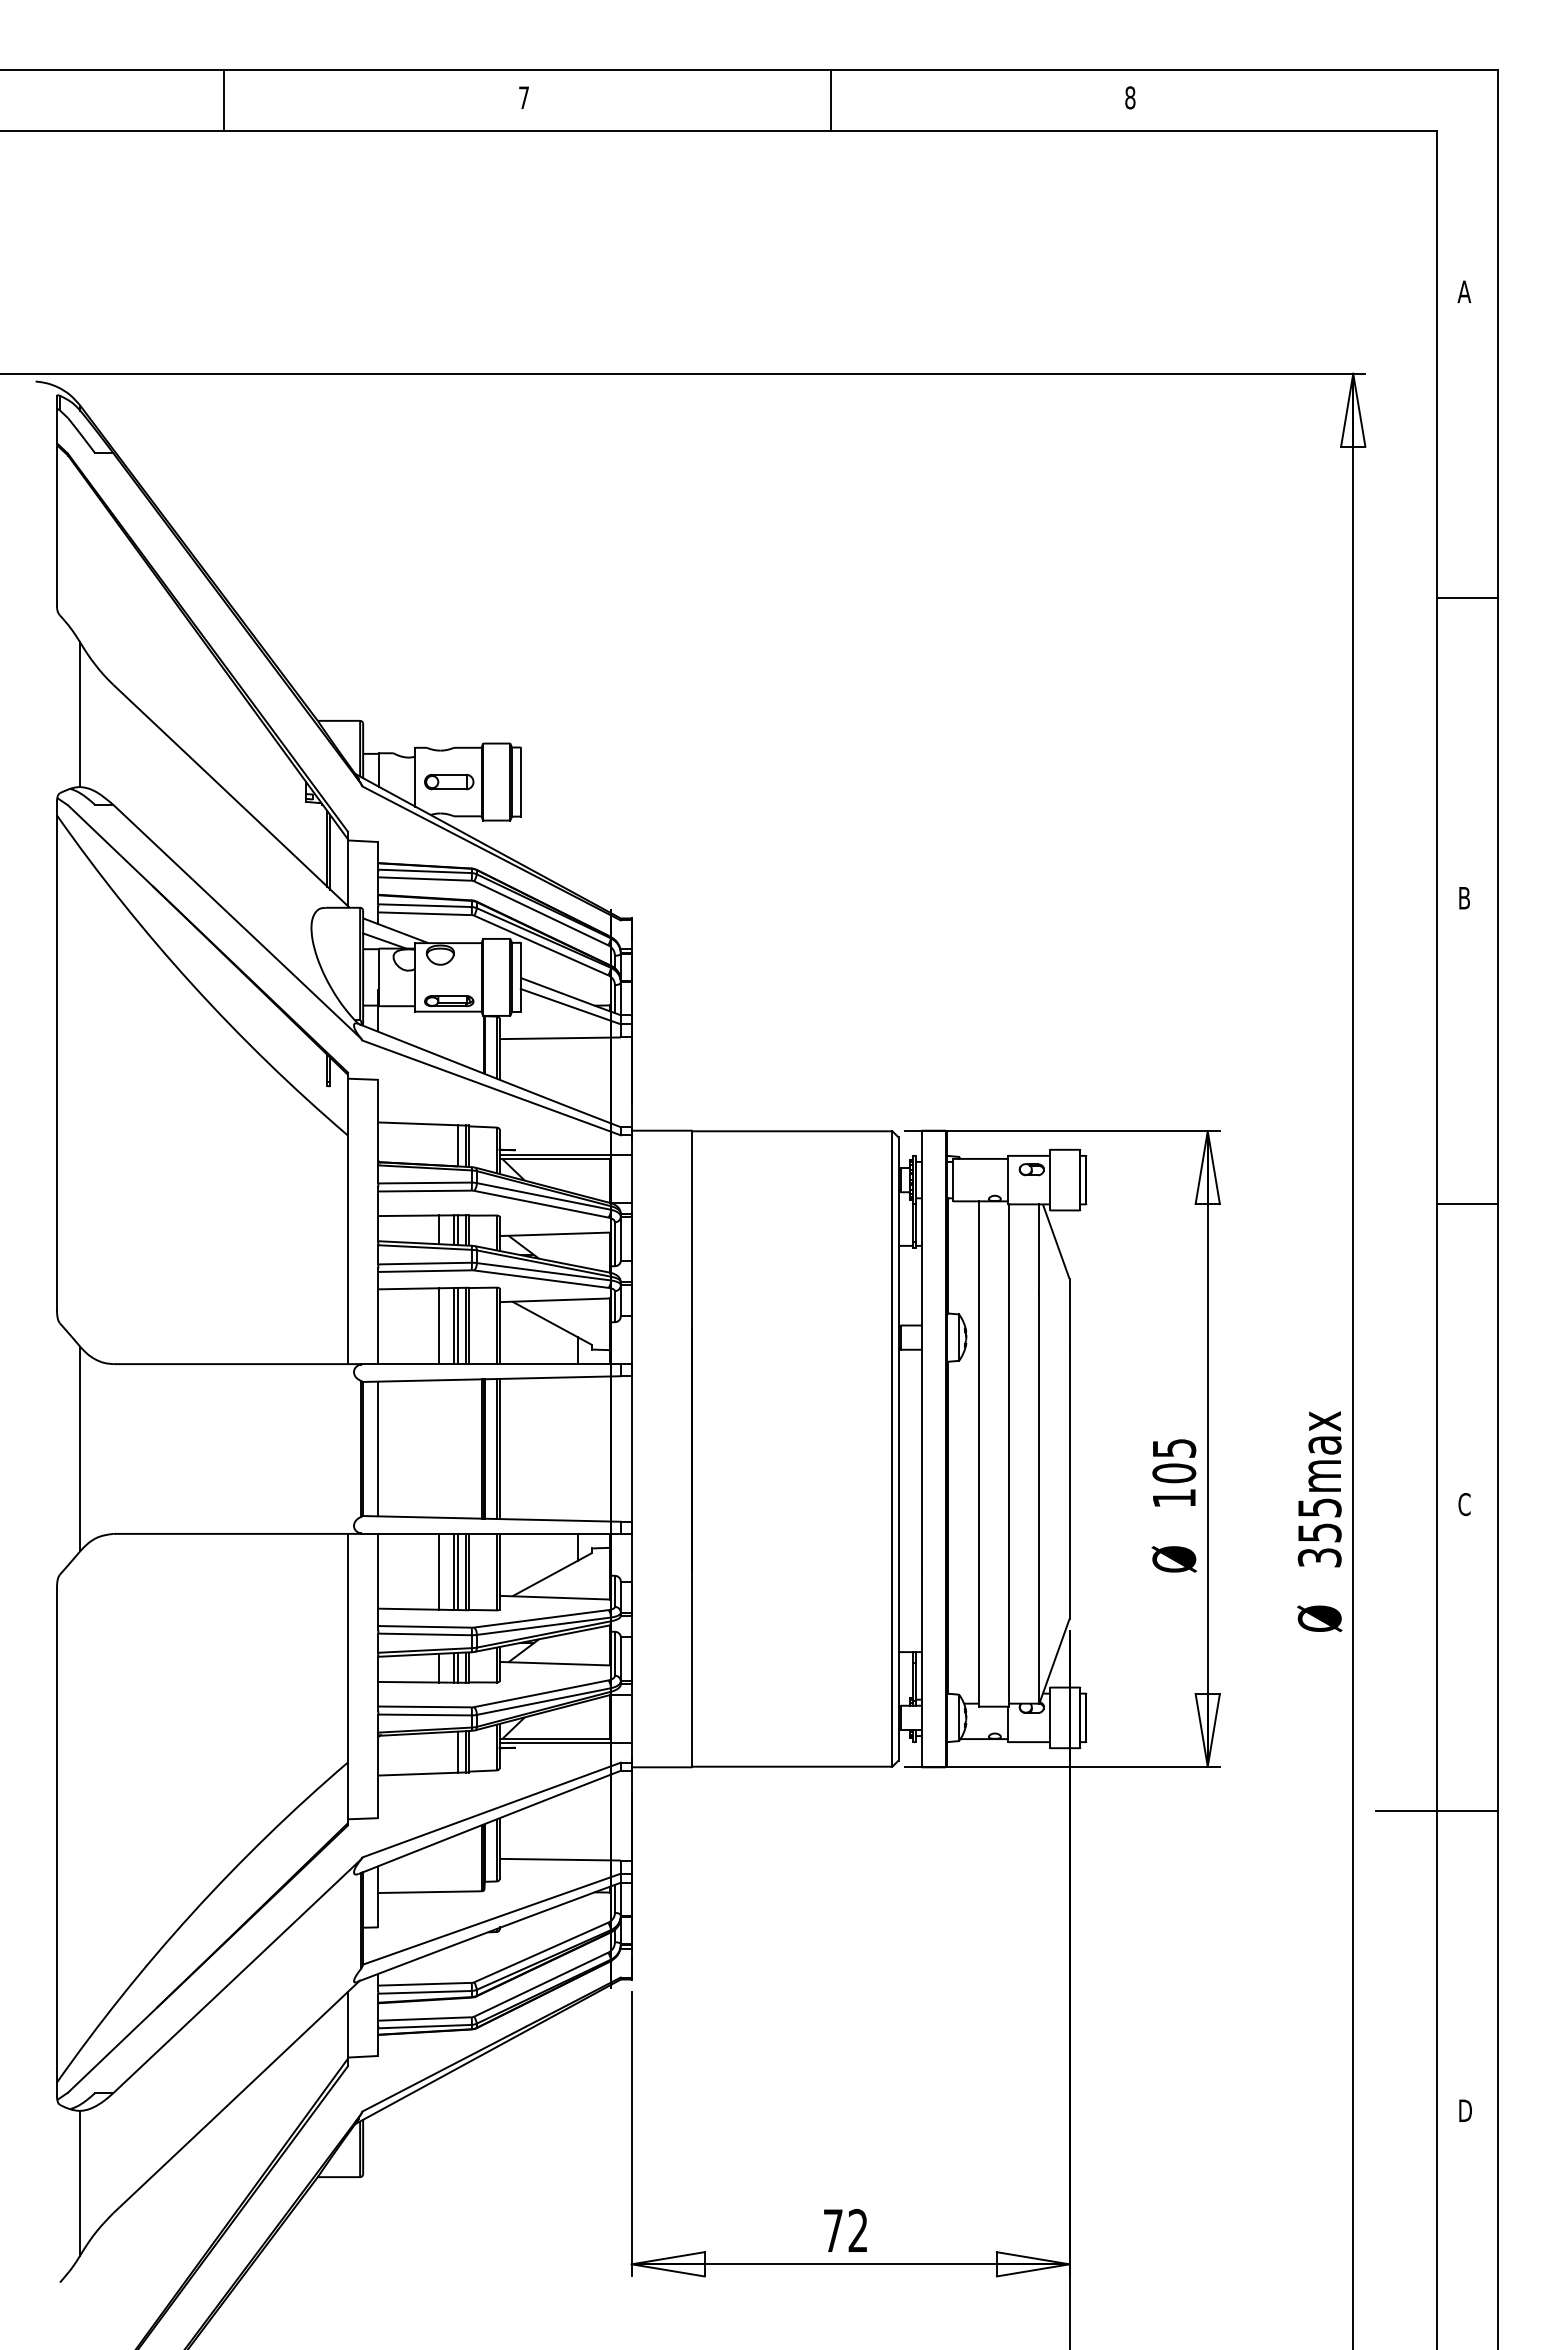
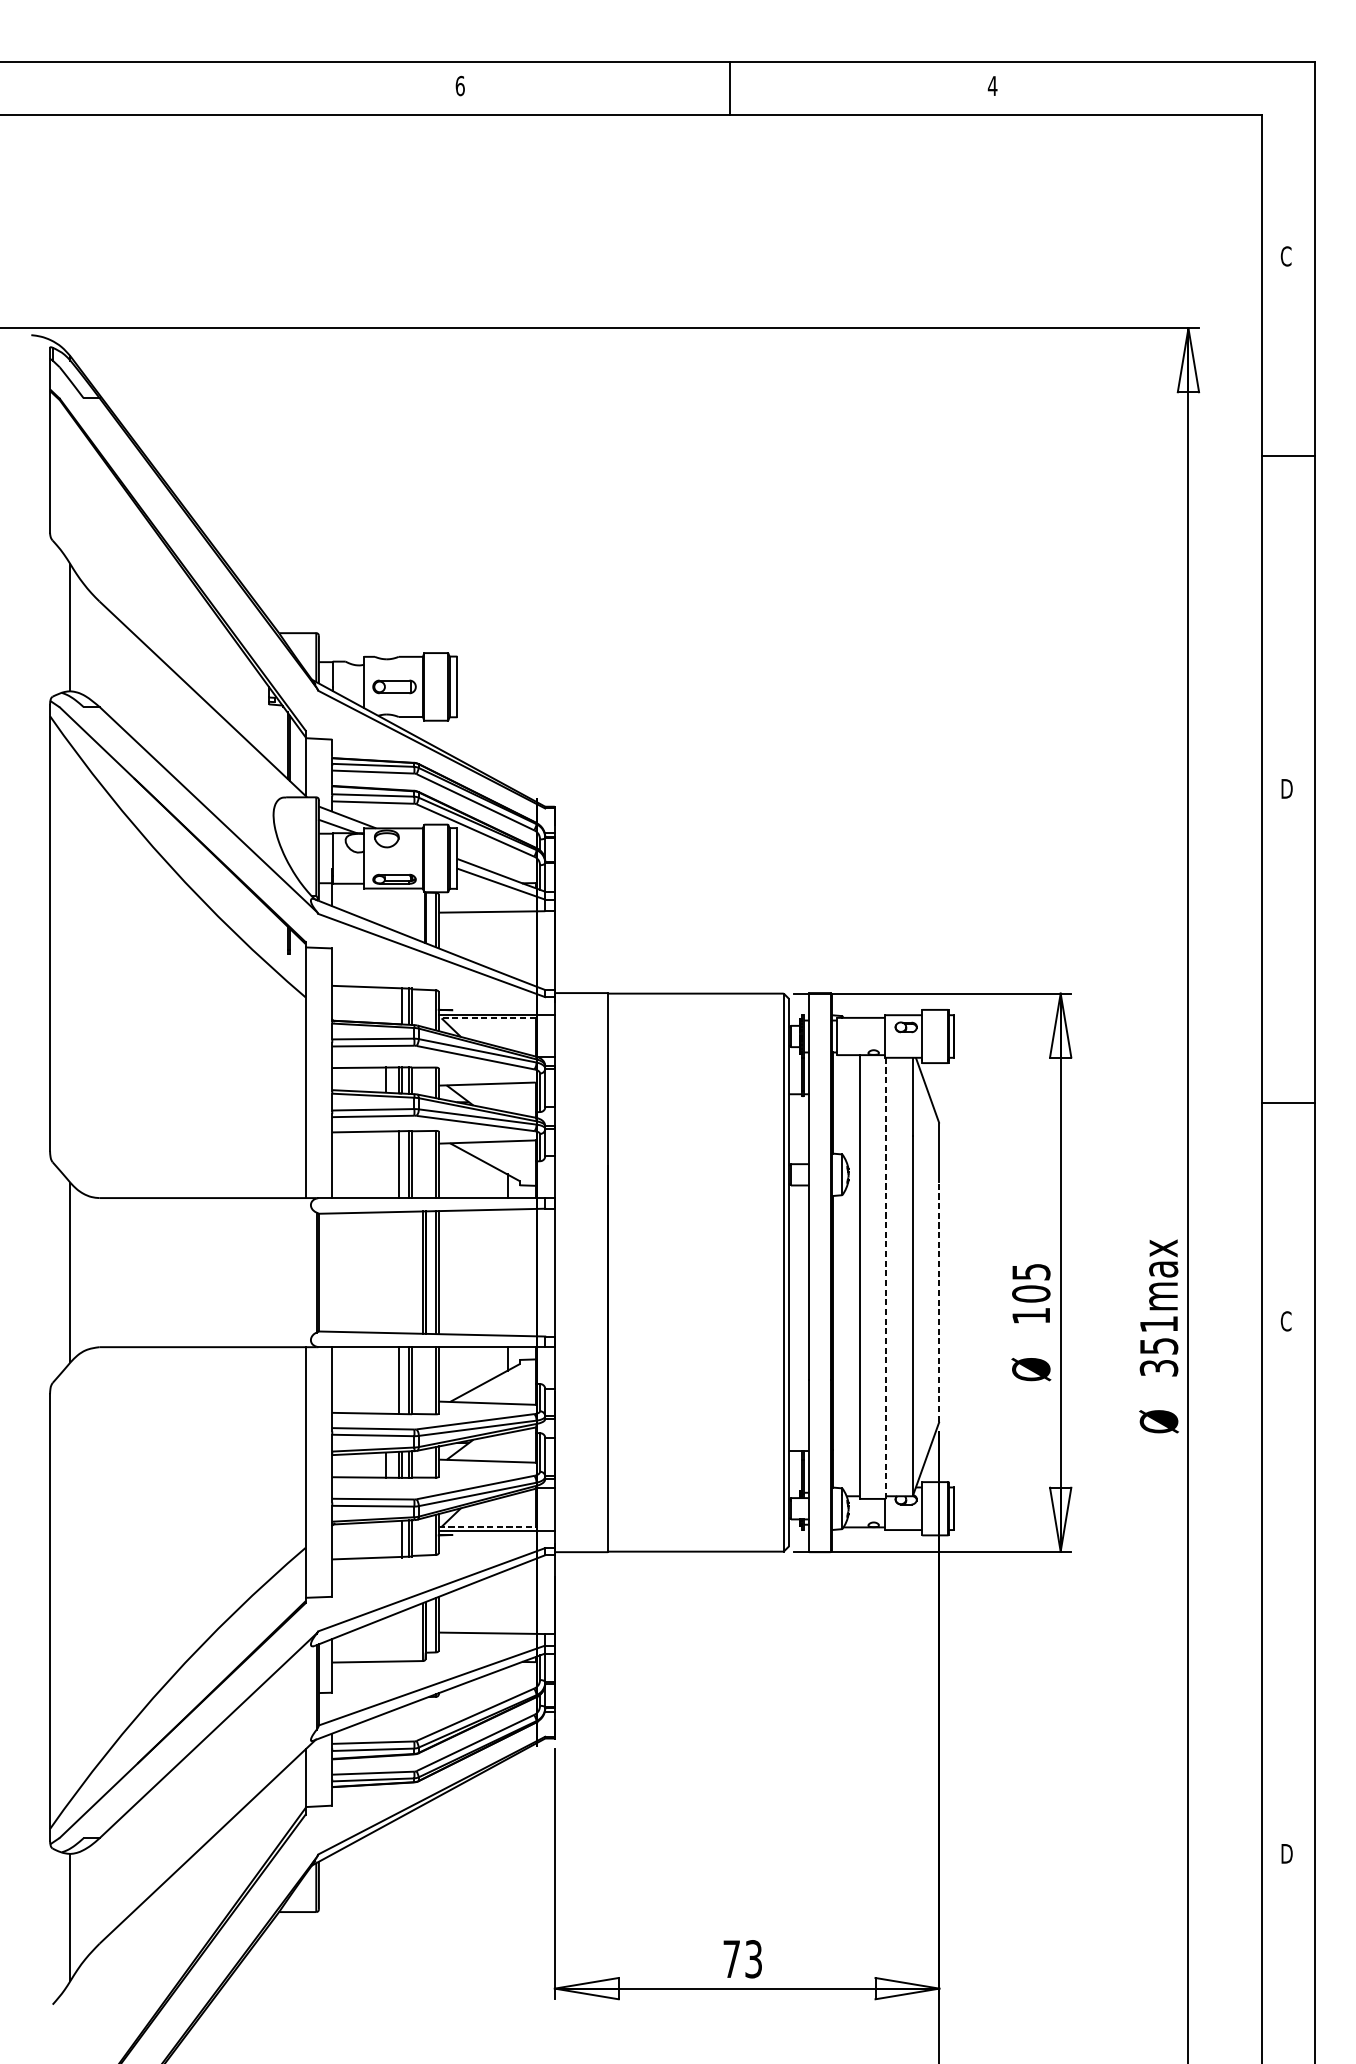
text: (524, 97) -> (460, 85), 7 -> 6
text: (1129, 97) -> (991, 85), 8 -> 4
line: (224, 100) -> (197, 88), removed
text: (1464, 291) -> (1286, 256), A -> C
line: (1467, 597) -> (1288, 455), moved
text: (1466, 898) -> (1287, 789), B -> D
line: (554, 1159) -> (486, 1018), solid -> dashed
line: (1467, 1204) -> (1288, 1102), moved
line: (439, 1325) -> (385, 1164), removed
line: (457, 1325) -> (401, 1164), removed
line: (378, 1448) -> (332, 1272), removed
line: (1009, 1456) -> (886, 1279), solid -> dashed
line: (1069, 1482) -> (939, 1302), solid -> dashed
text: (1319, 1507) -> (1158, 1324), 355max -> 351max
line: (439, 1571) -> (385, 1380), removed
line: (457, 1571) -> (401, 1380), removed
line: (555, 1738) -> (487, 1526), solid -> dashed
line: (1436, 1810) -> (1261, 1590), removed
text: (857, 2230) -> (753, 1958), 72 -> 73

